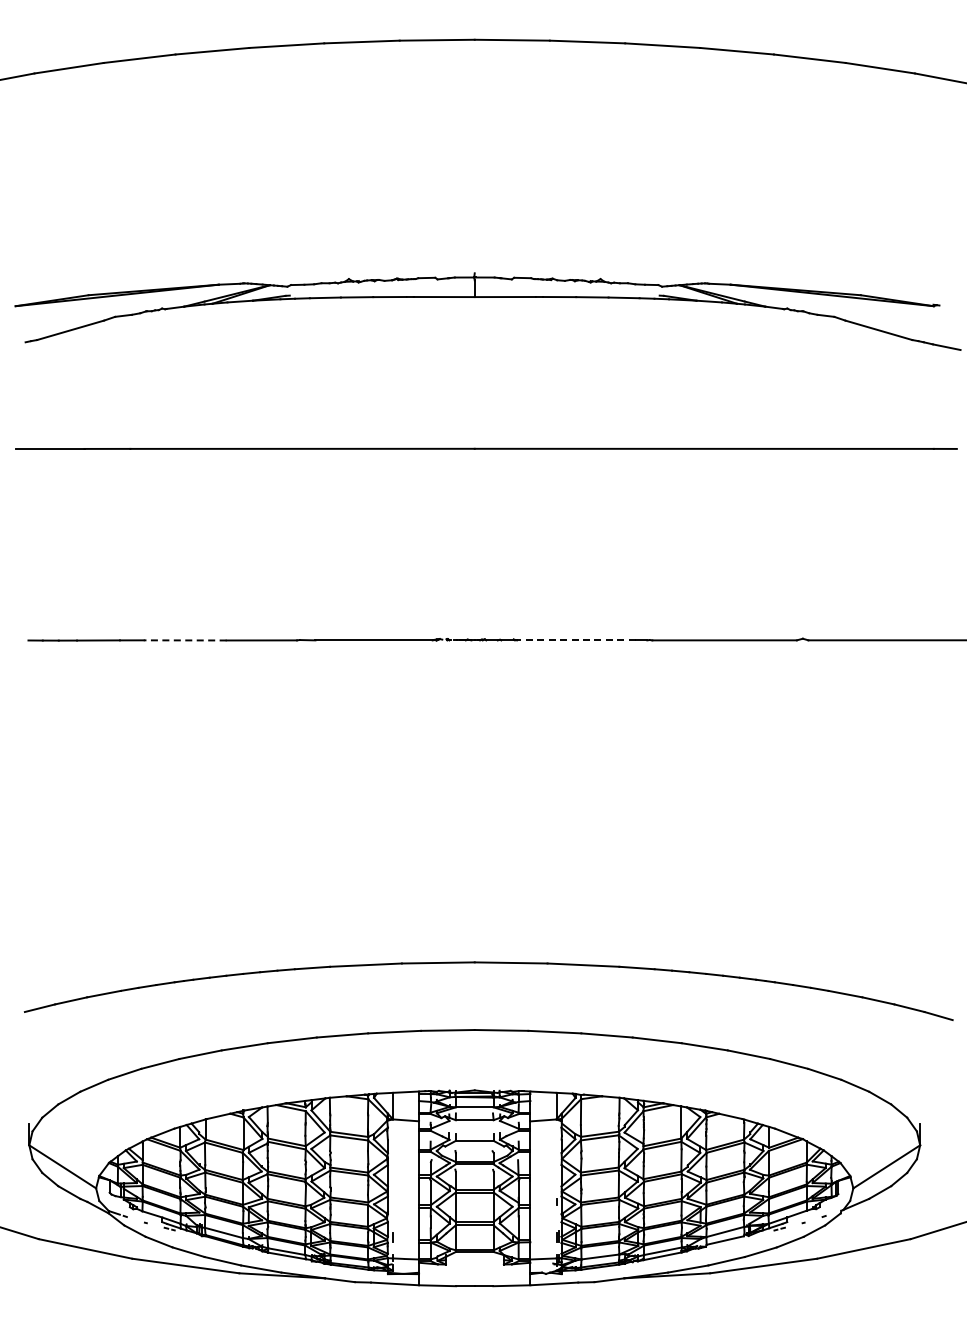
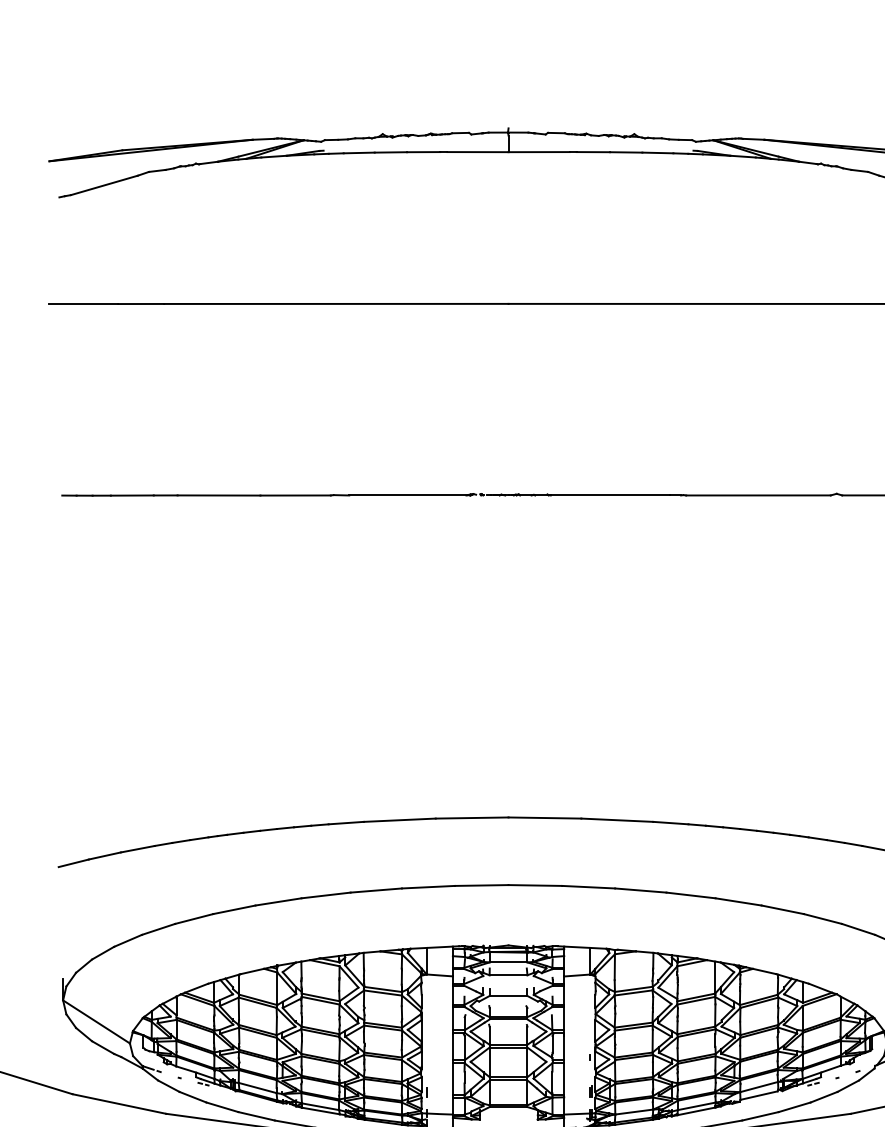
line: (184, 640) -> (218, 495), dashed -> solid
line: (575, 640) -> (609, 495), dashed -> solid

